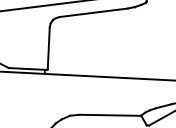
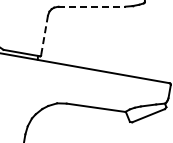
line: (93, 12) -> (92, 6), solid -> dashed
line: (48, 49) -> (44, 36), solid -> dashed

